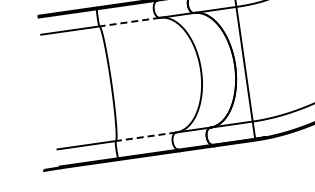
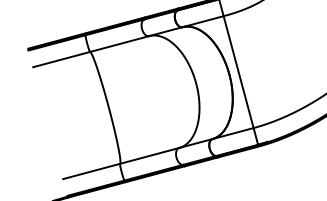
line: (129, 22) -> (119, 44), dashed -> solid
line: (146, 136) -> (149, 155), dashed -> solid

